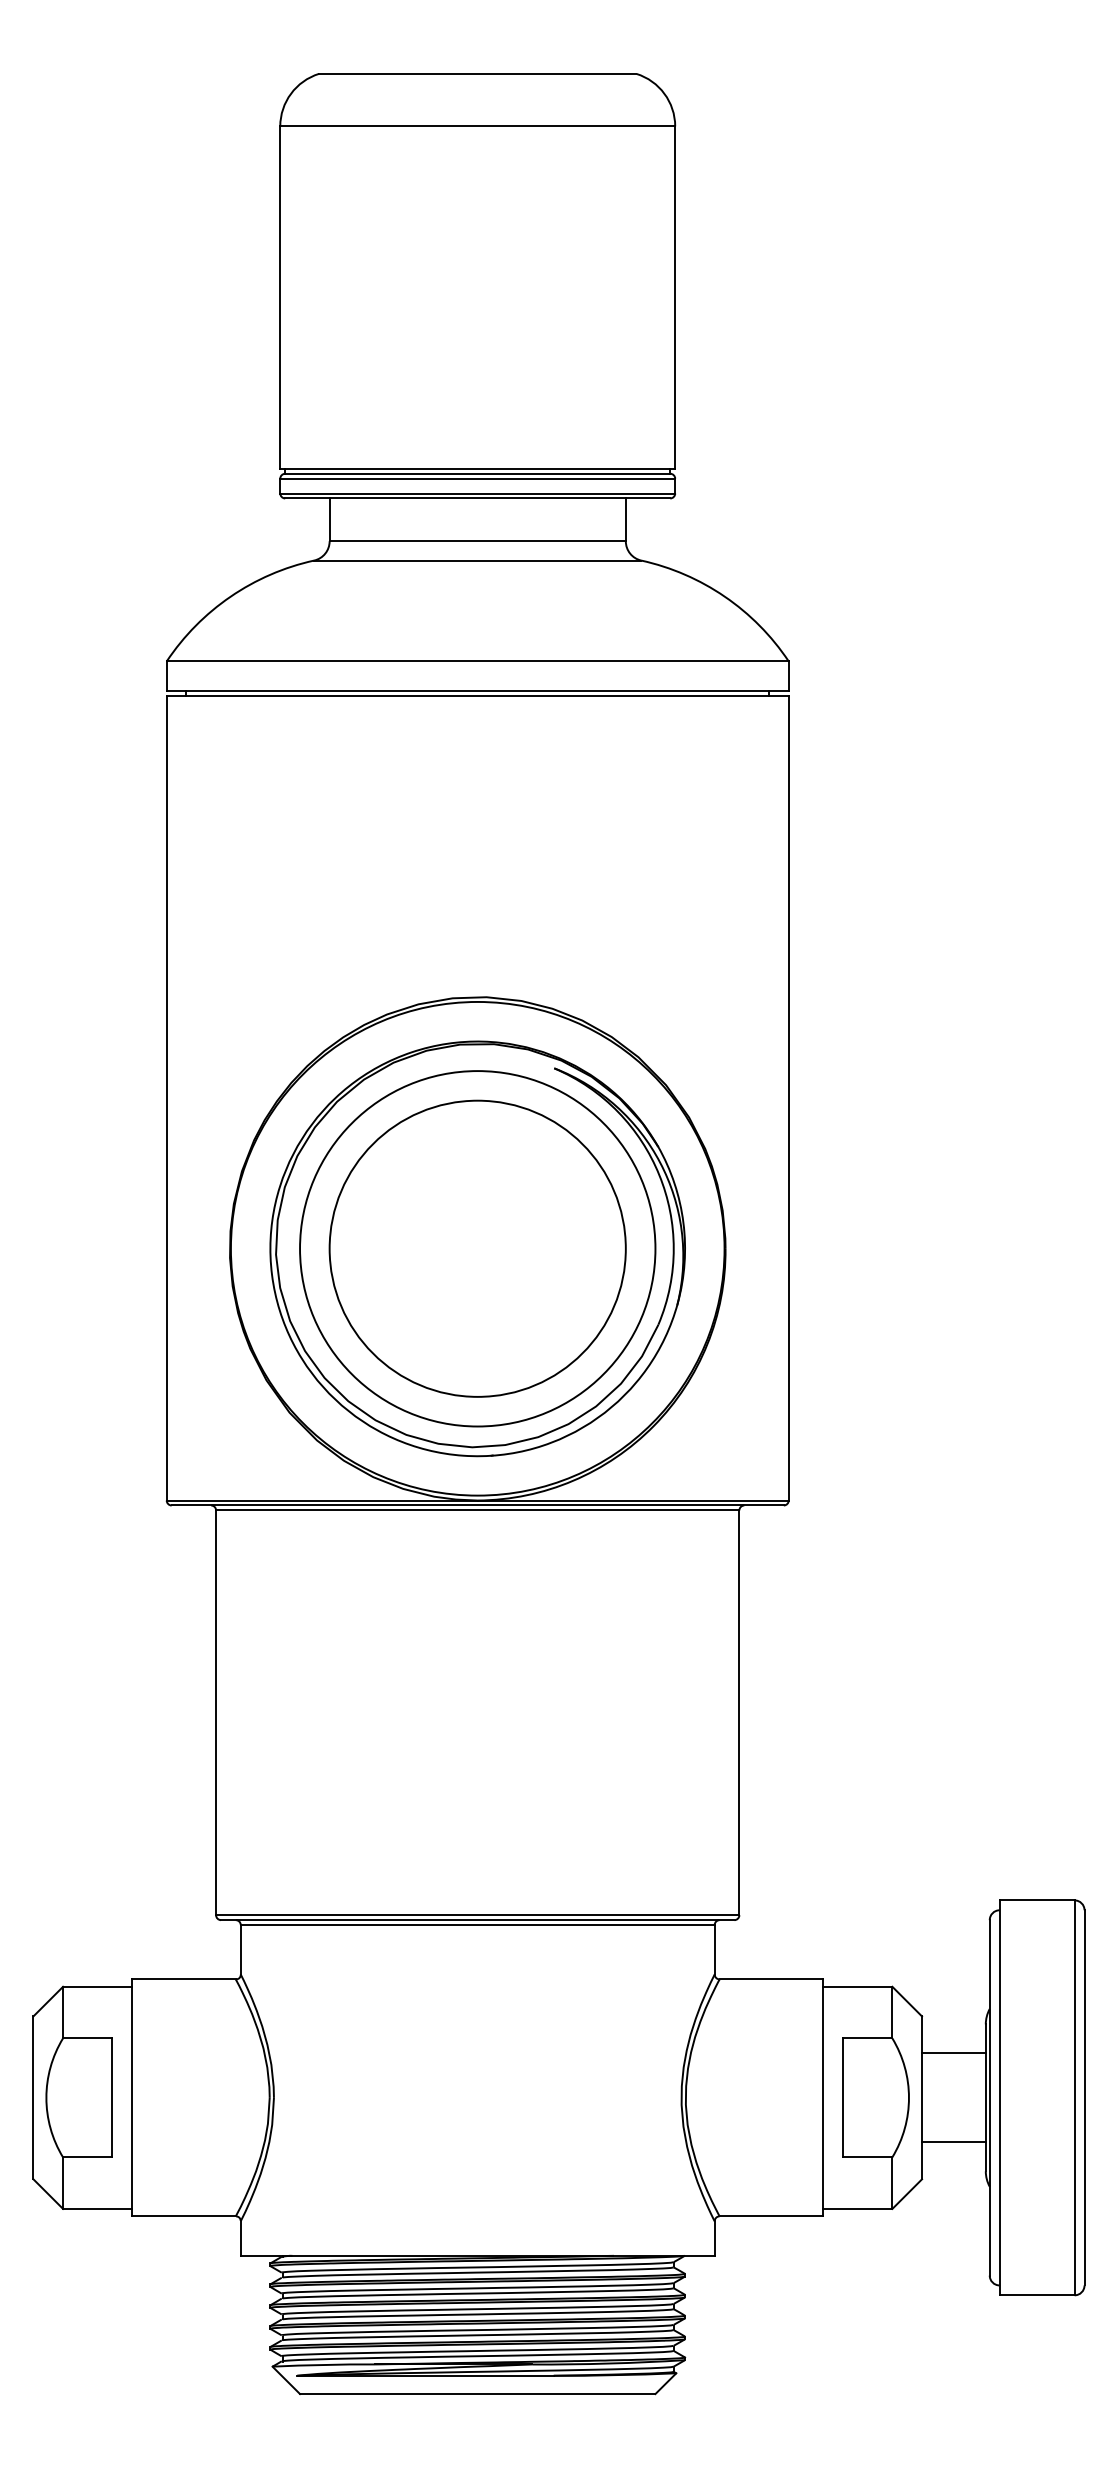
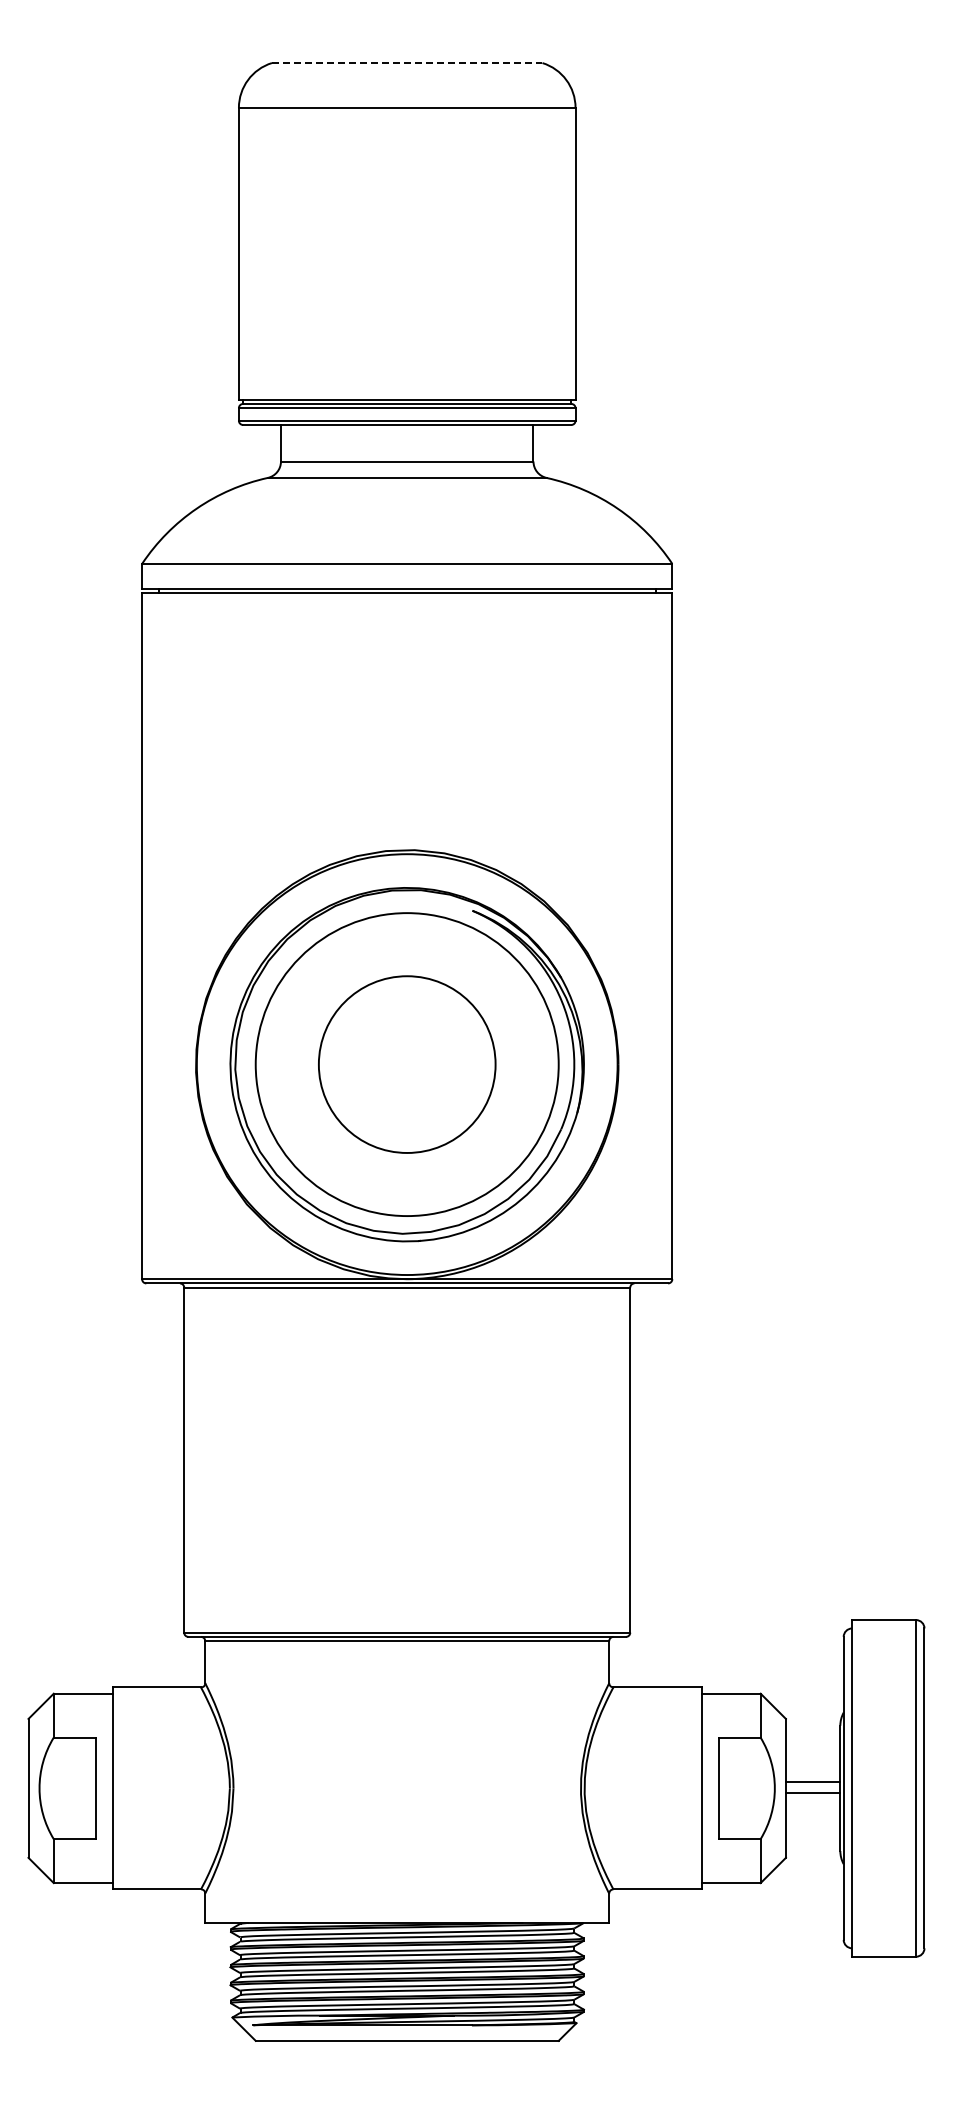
line: (478, 74) -> (407, 63), solid -> dashed
circle: (476, 1248) -> (406, 1064), size x0.7
line: (953, 2053) -> (812, 1792), moved
line: (953, 2142) -> (812, 1782), moved

